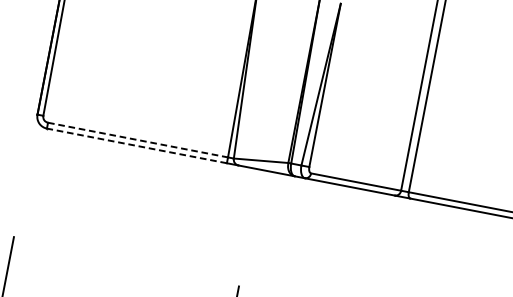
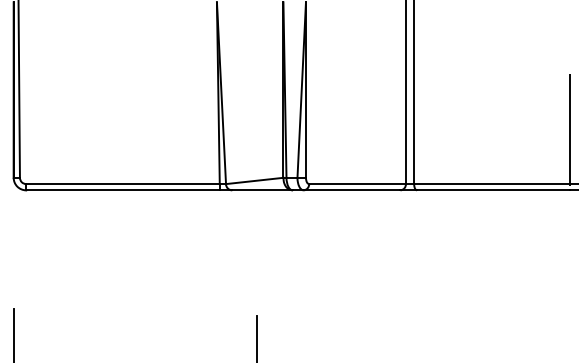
line: (138, 140) -> (123, 184), dashed -> solid
line: (137, 146) -> (123, 190), dashed -> solid

